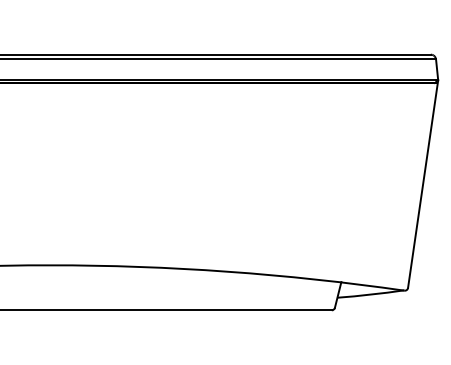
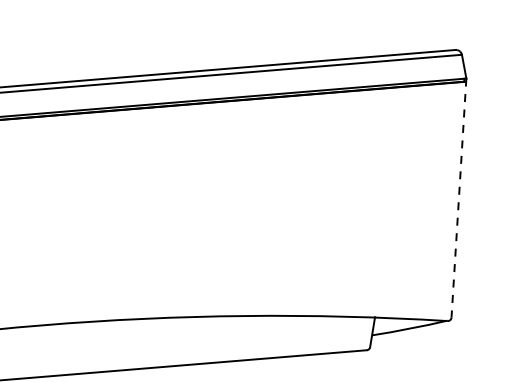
line: (423, 184) -> (459, 198), solid -> dashed

